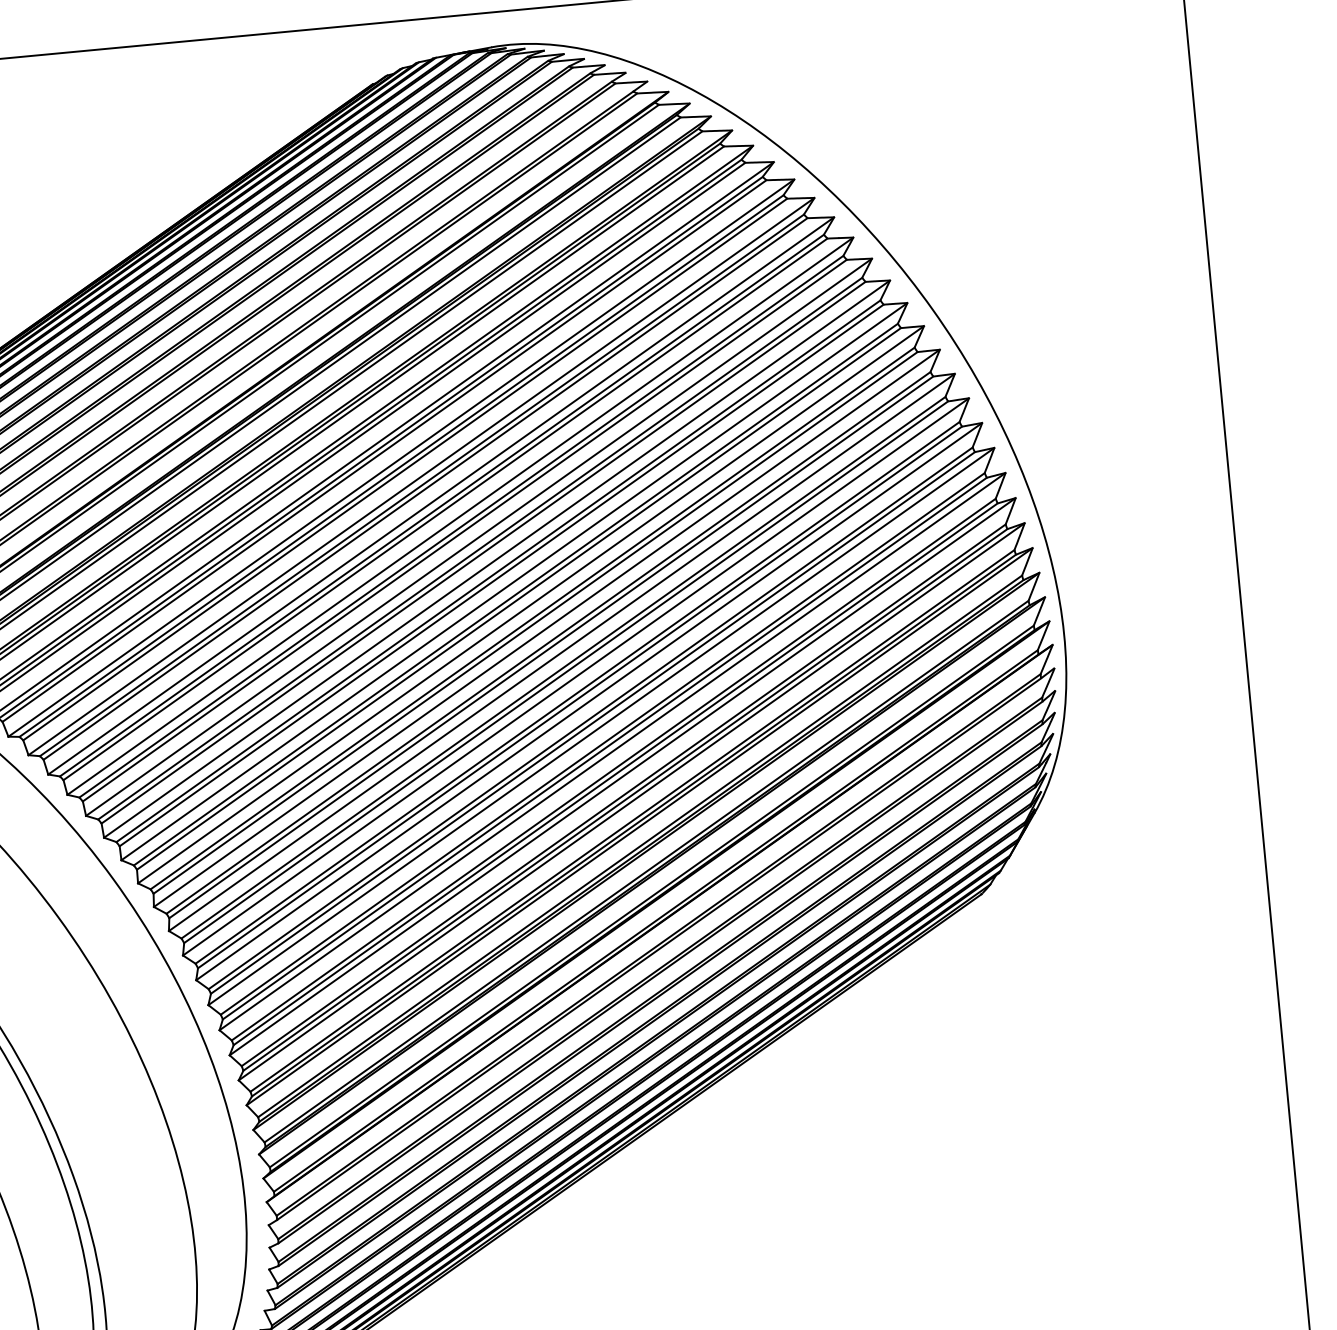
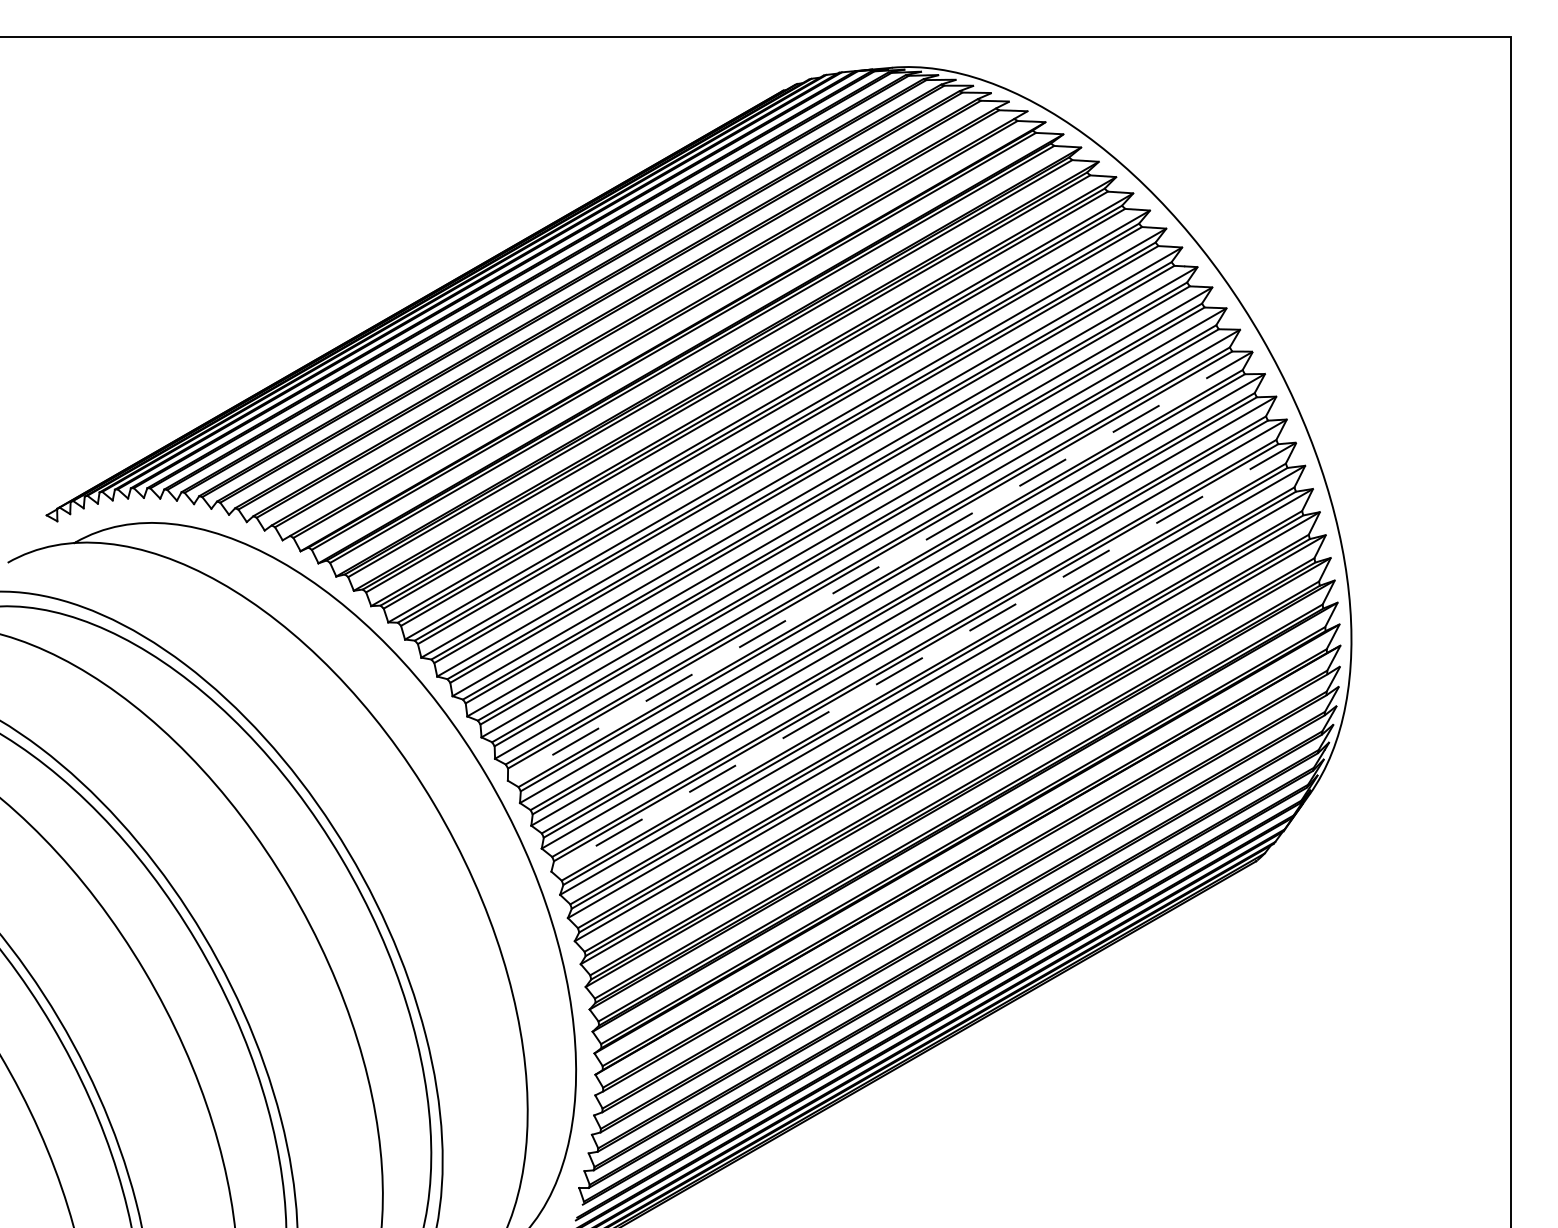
line: (531, 605) -> (880, 566), solid -> dashed
line: (588, 702) -> (923, 657), solid -> dashed

